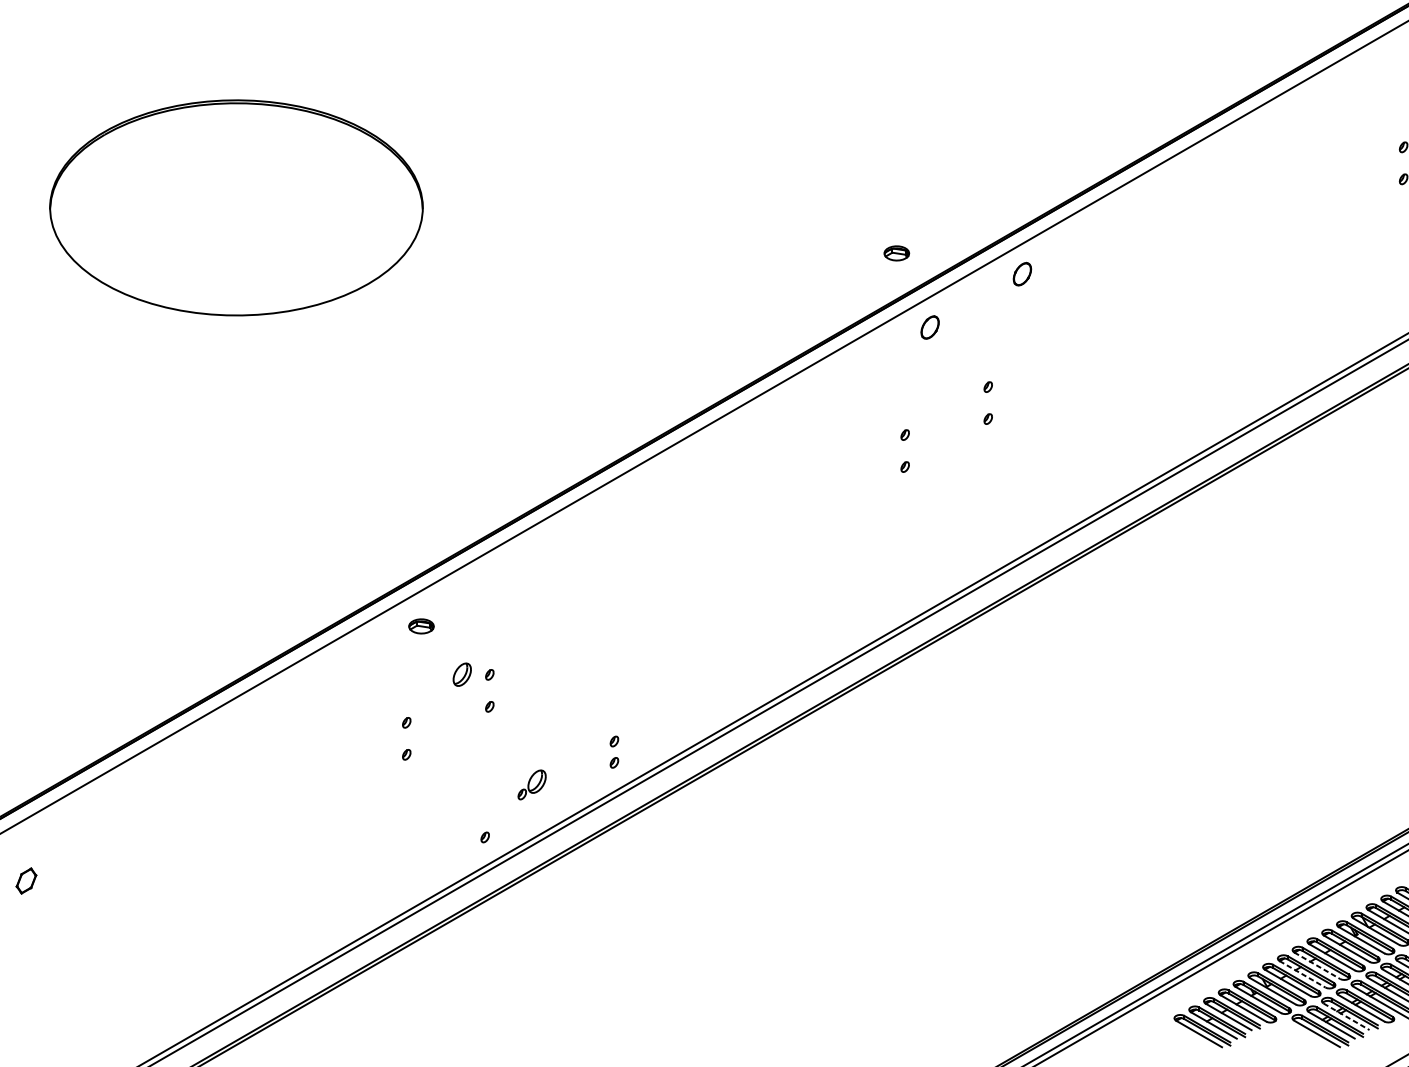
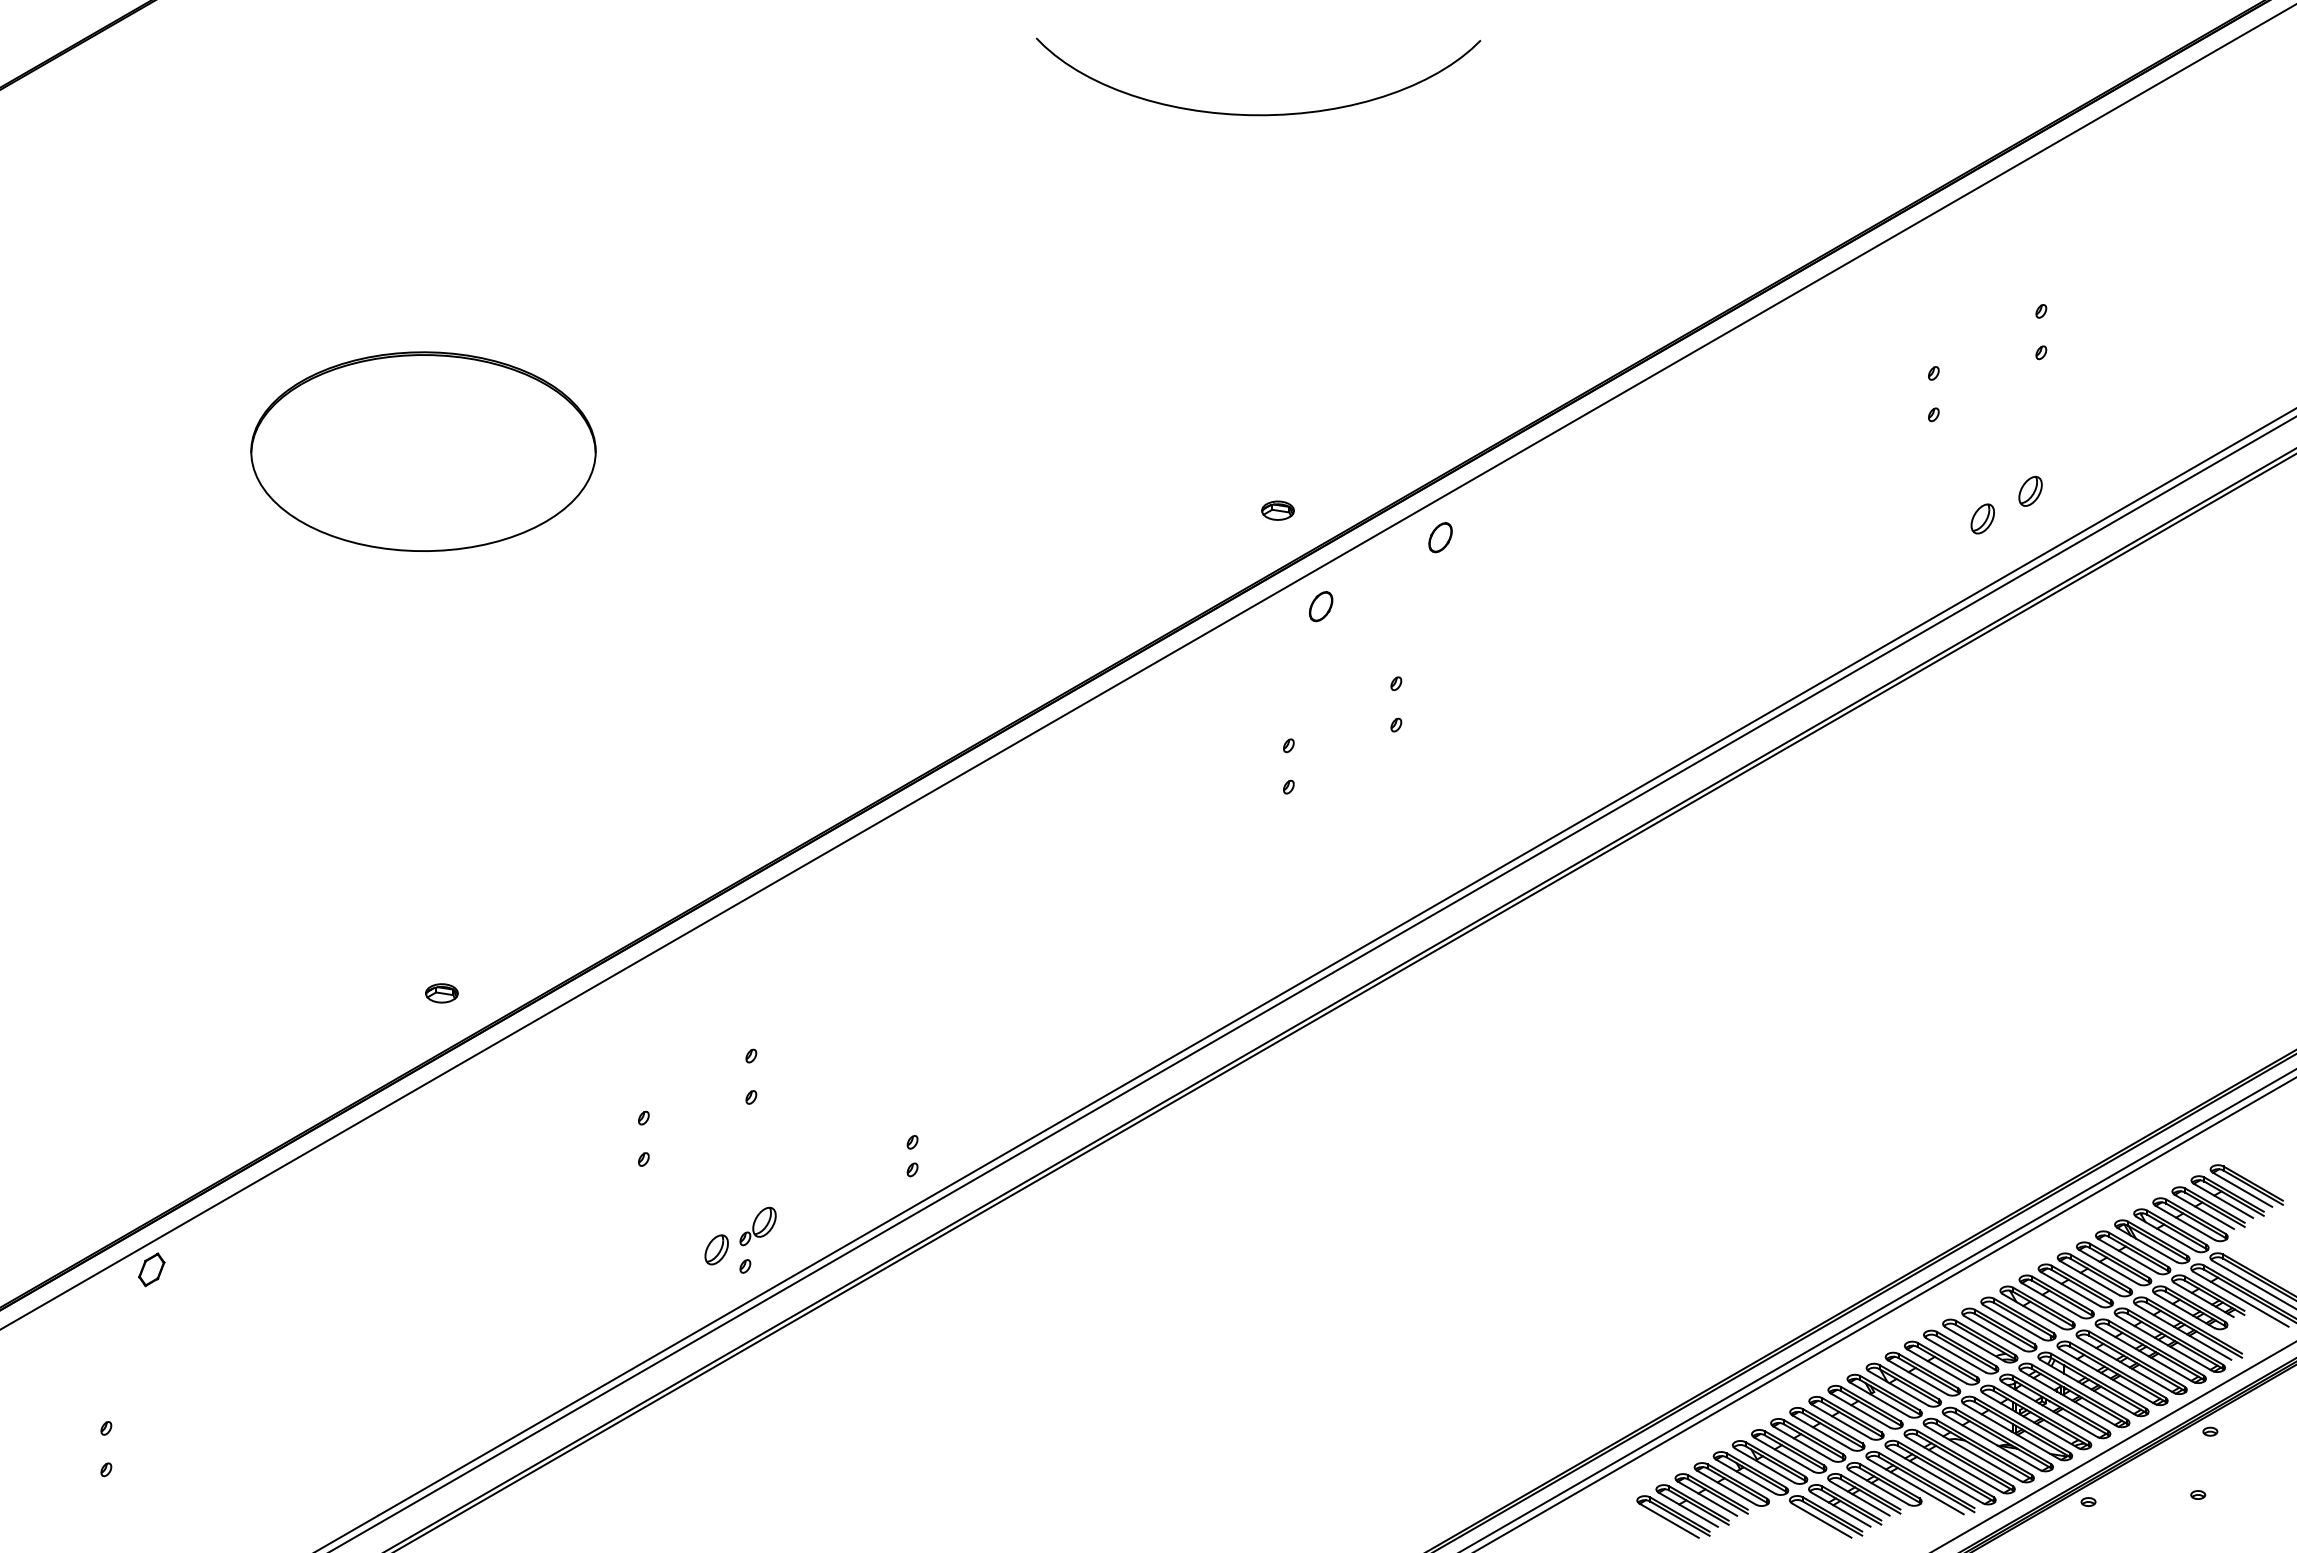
part: (236, 207) -> (423, 451), size x0.71
part: (421, 626) -> (441, 993), moved
part: (462, 674) -> (716, 1249), moved
part: (531, 784) -> (757, 1226), moved
part: (26, 880) -> (151, 1269), moved
line: (1317, 965) -> (1822, 1432), dashed -> solid
line: (1302, 974) -> (1803, 1443), dashed -> solid
line: (1346, 1016) -> (1860, 1498), dashed -> solid

